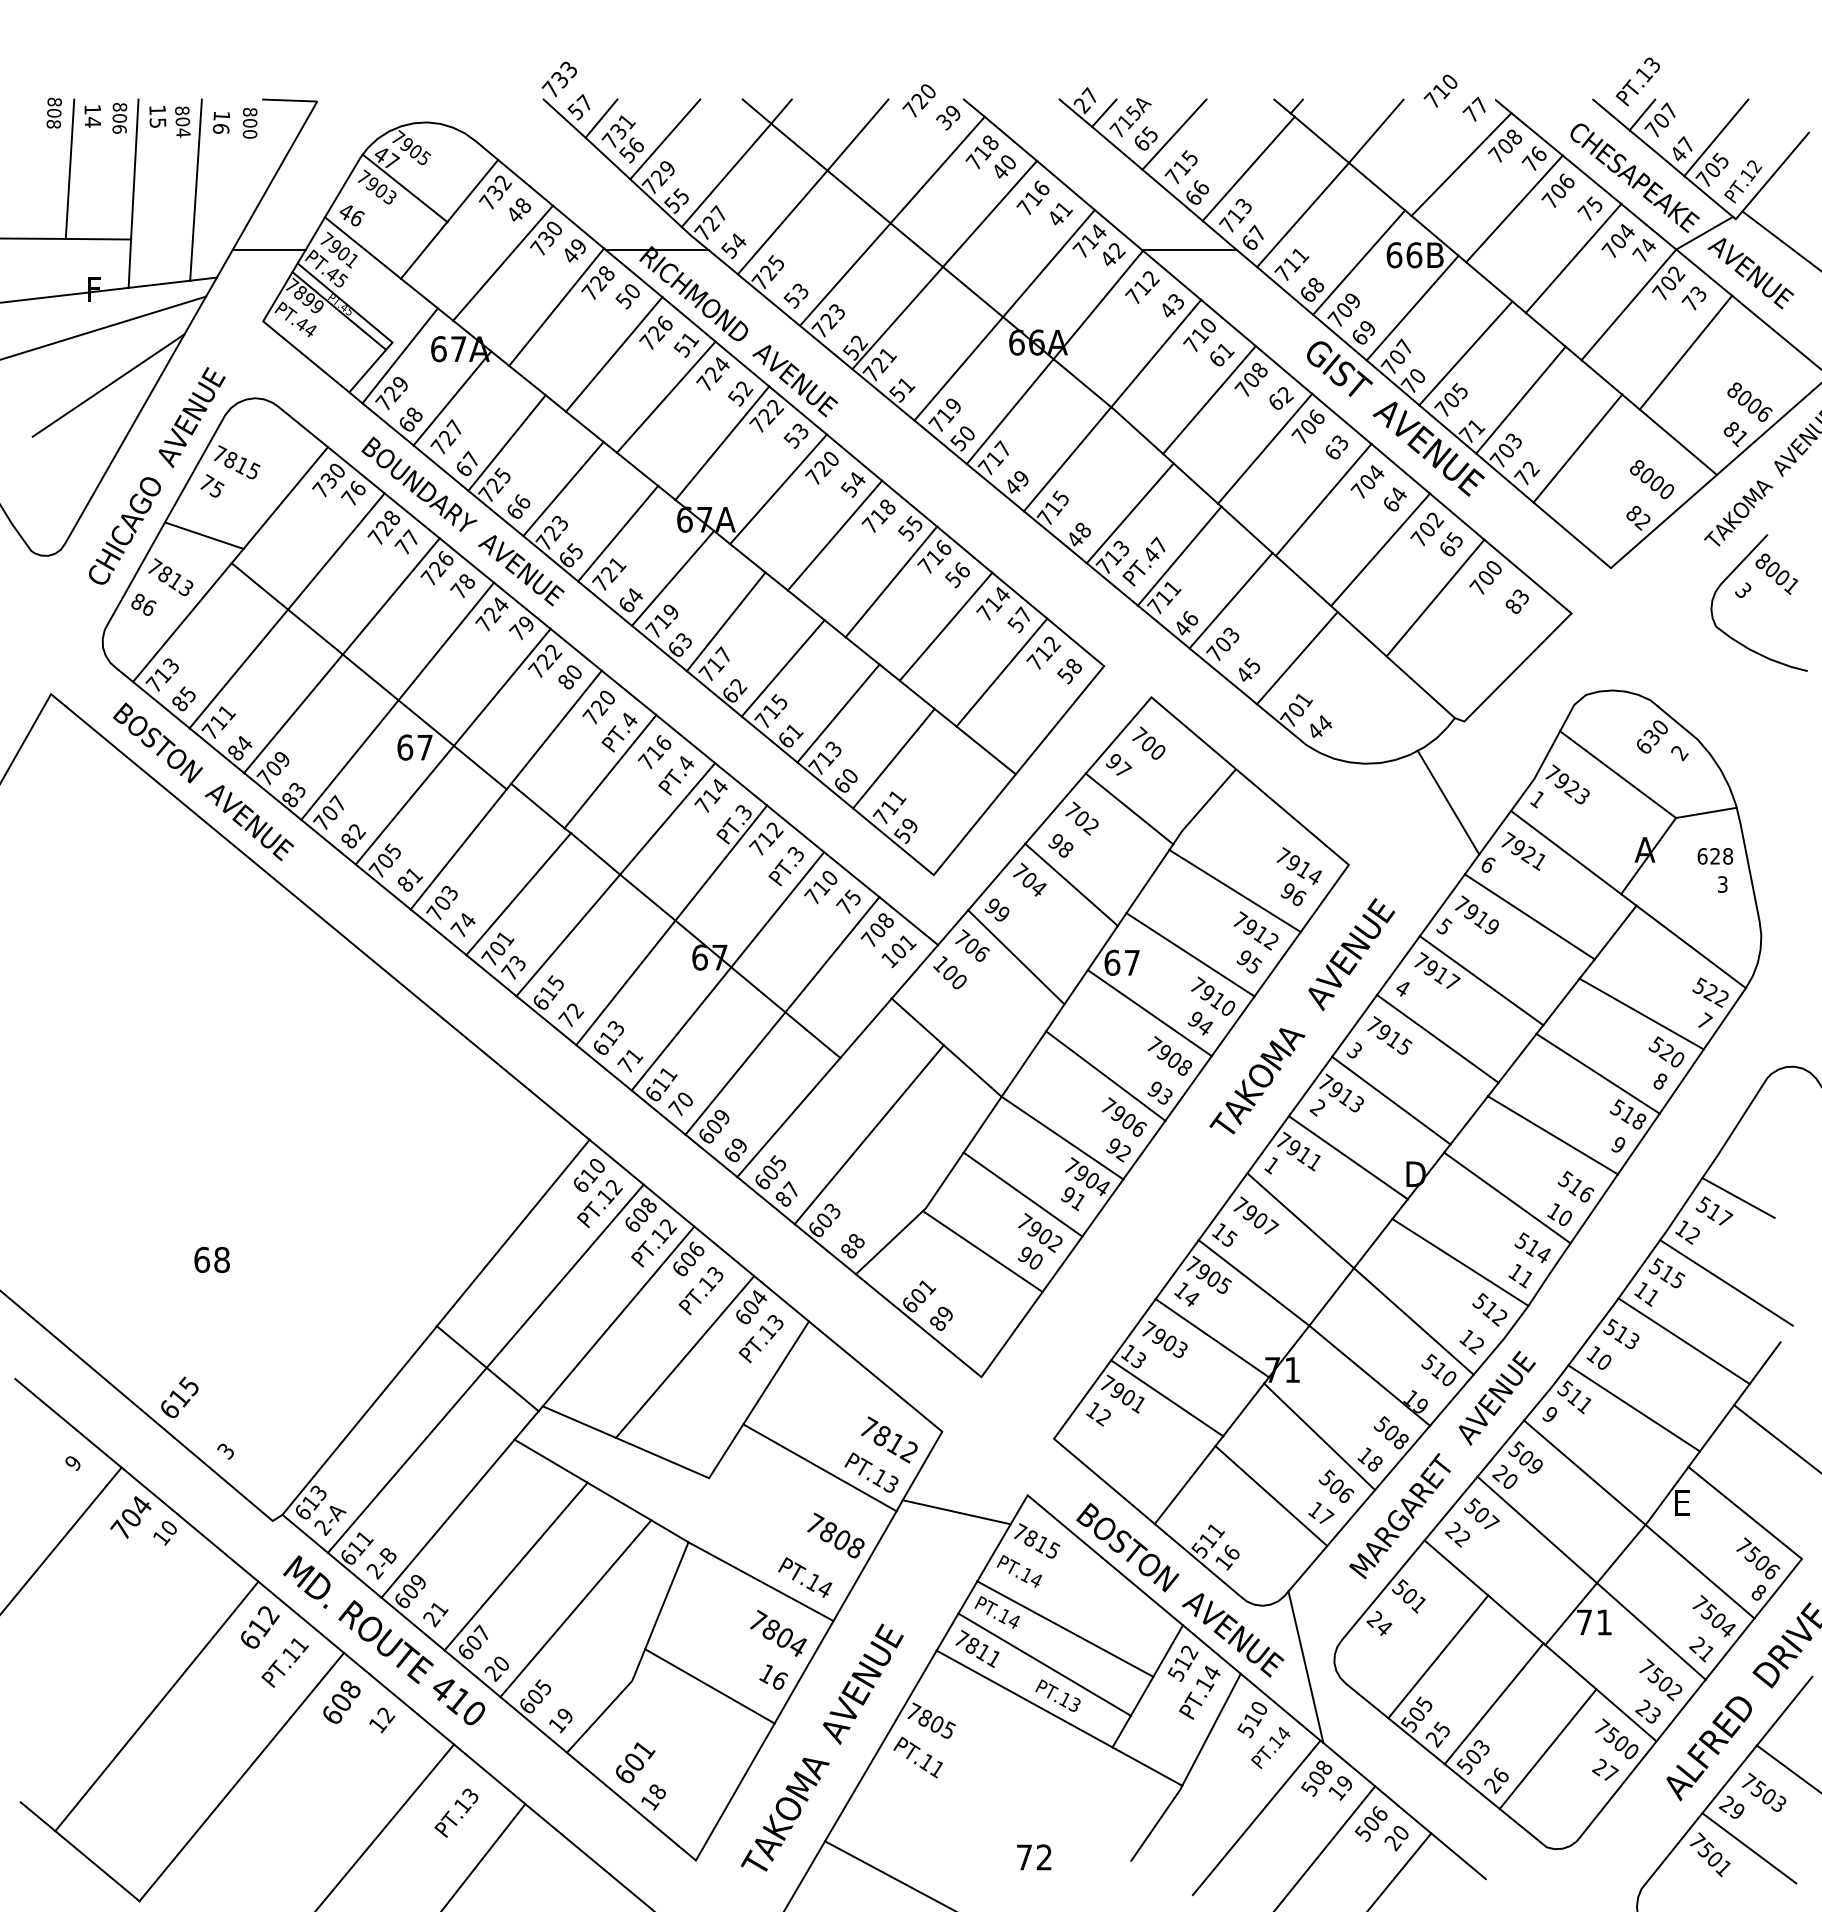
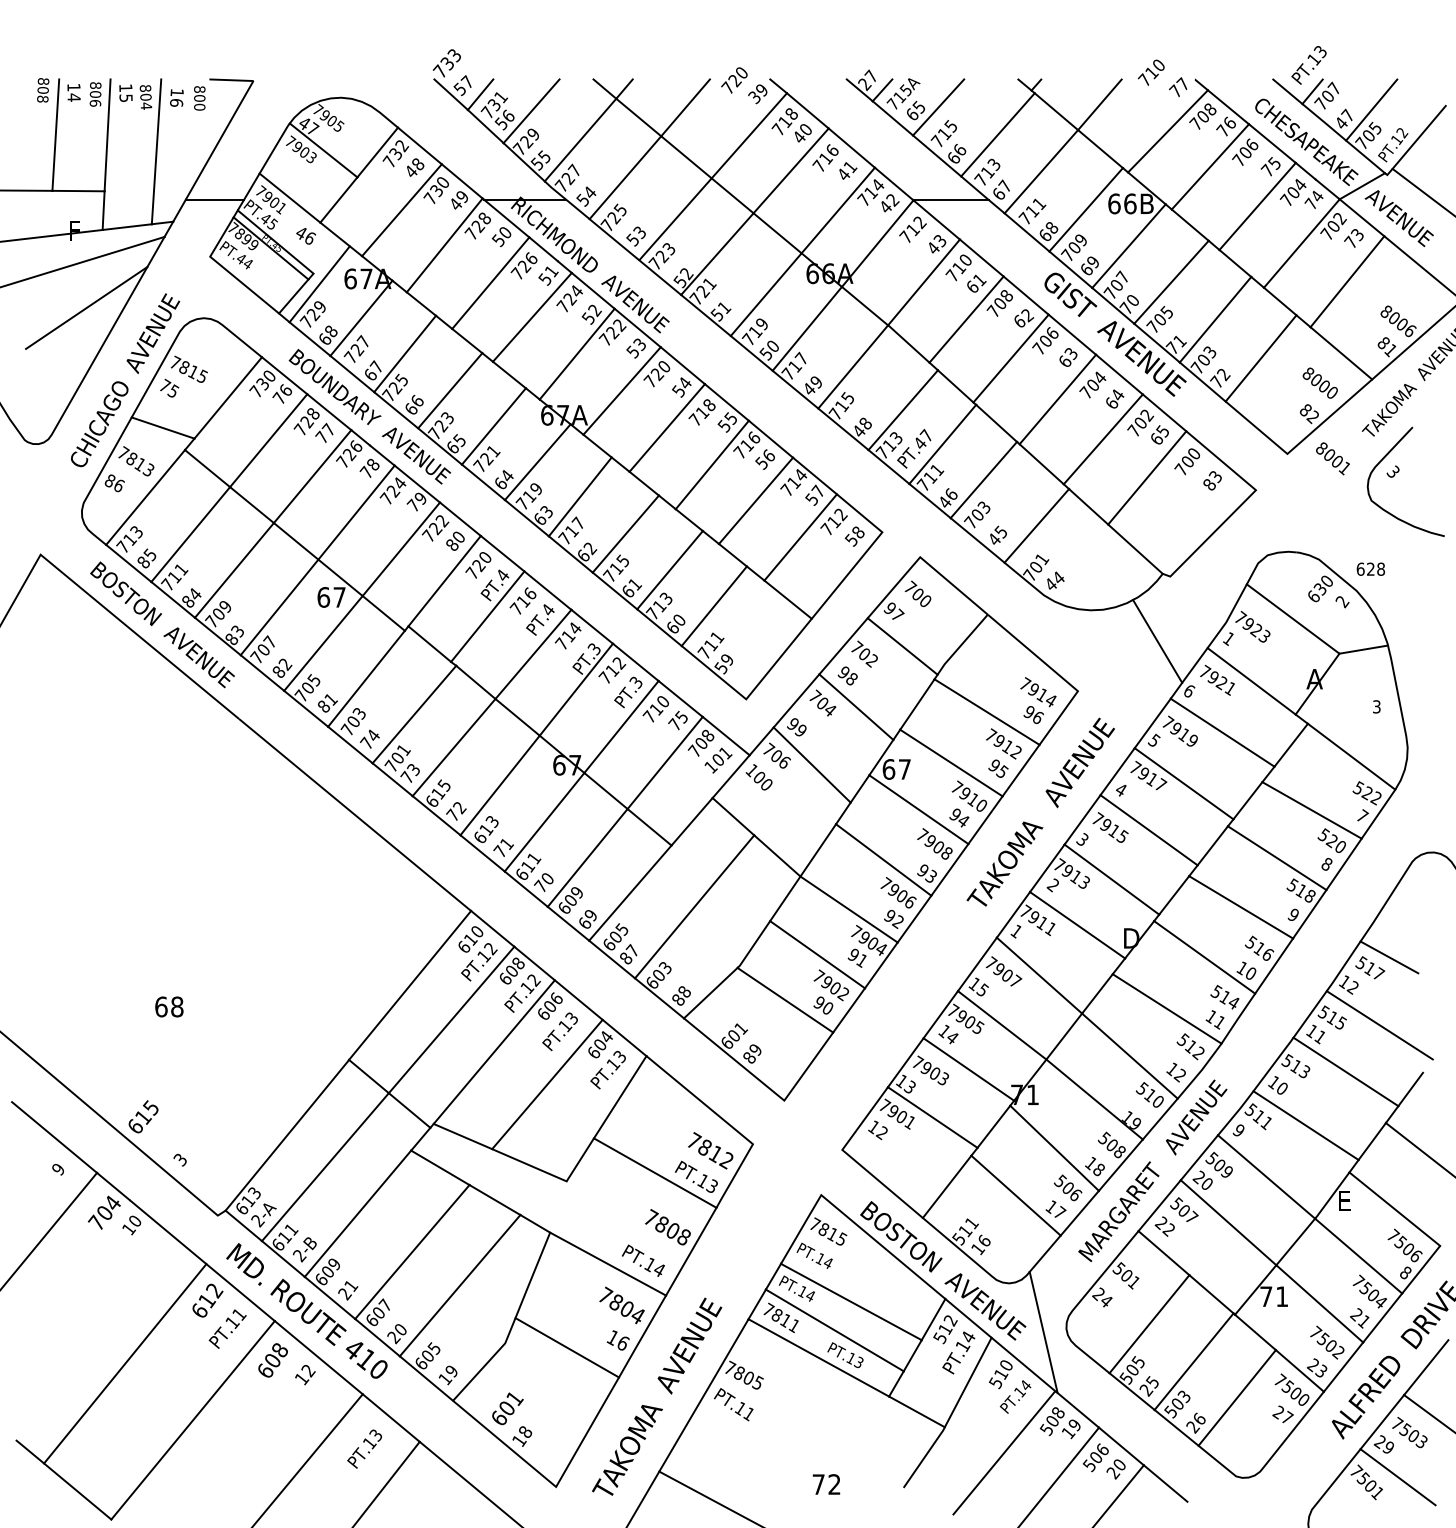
text: (351, 215) -> (305, 236), moved
text: (1776, 573) -> (1332, 458), moved
text: (1714, 856) -> (1370, 569), moved
line: (956, 1512) -> (764, 1208), removed

